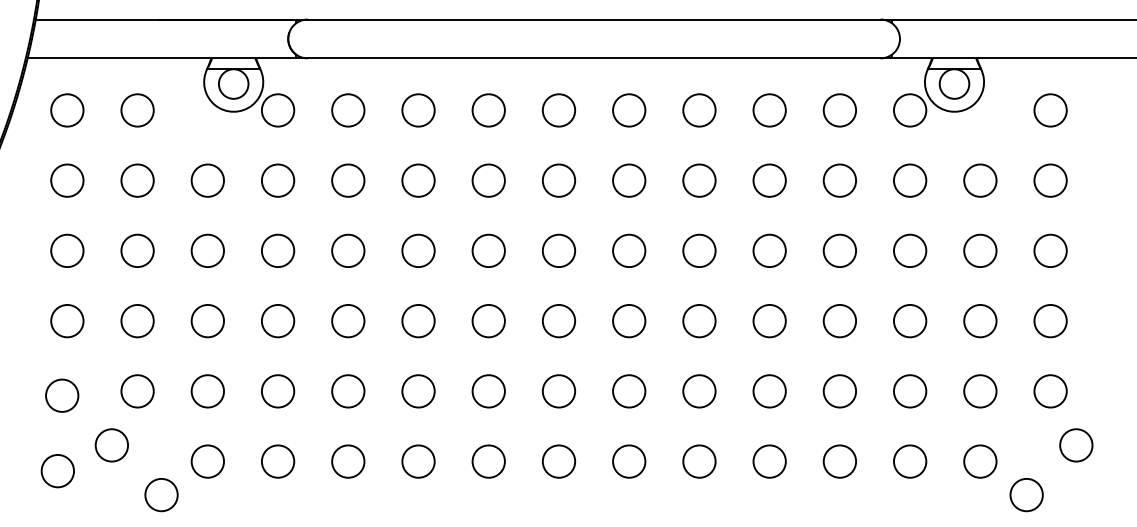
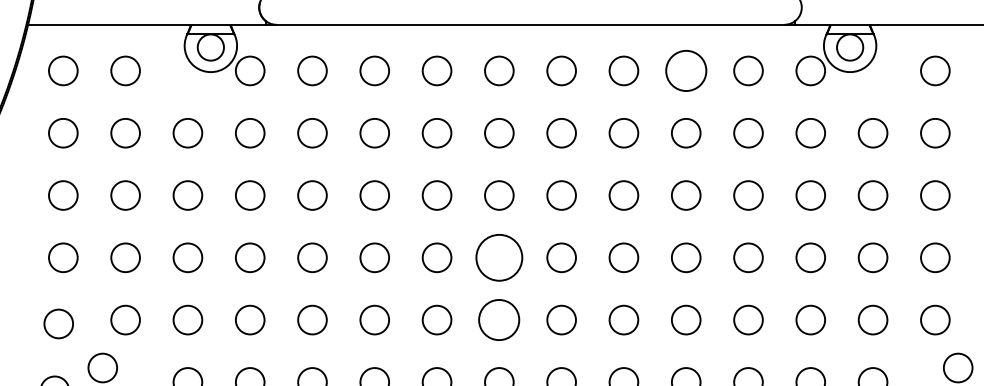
circle: (769, 110) -> (686, 70), size x1.4
circle: (558, 320) -> (498, 257), size x1.6
circle: (559, 391) -> (499, 320), size x1.4

